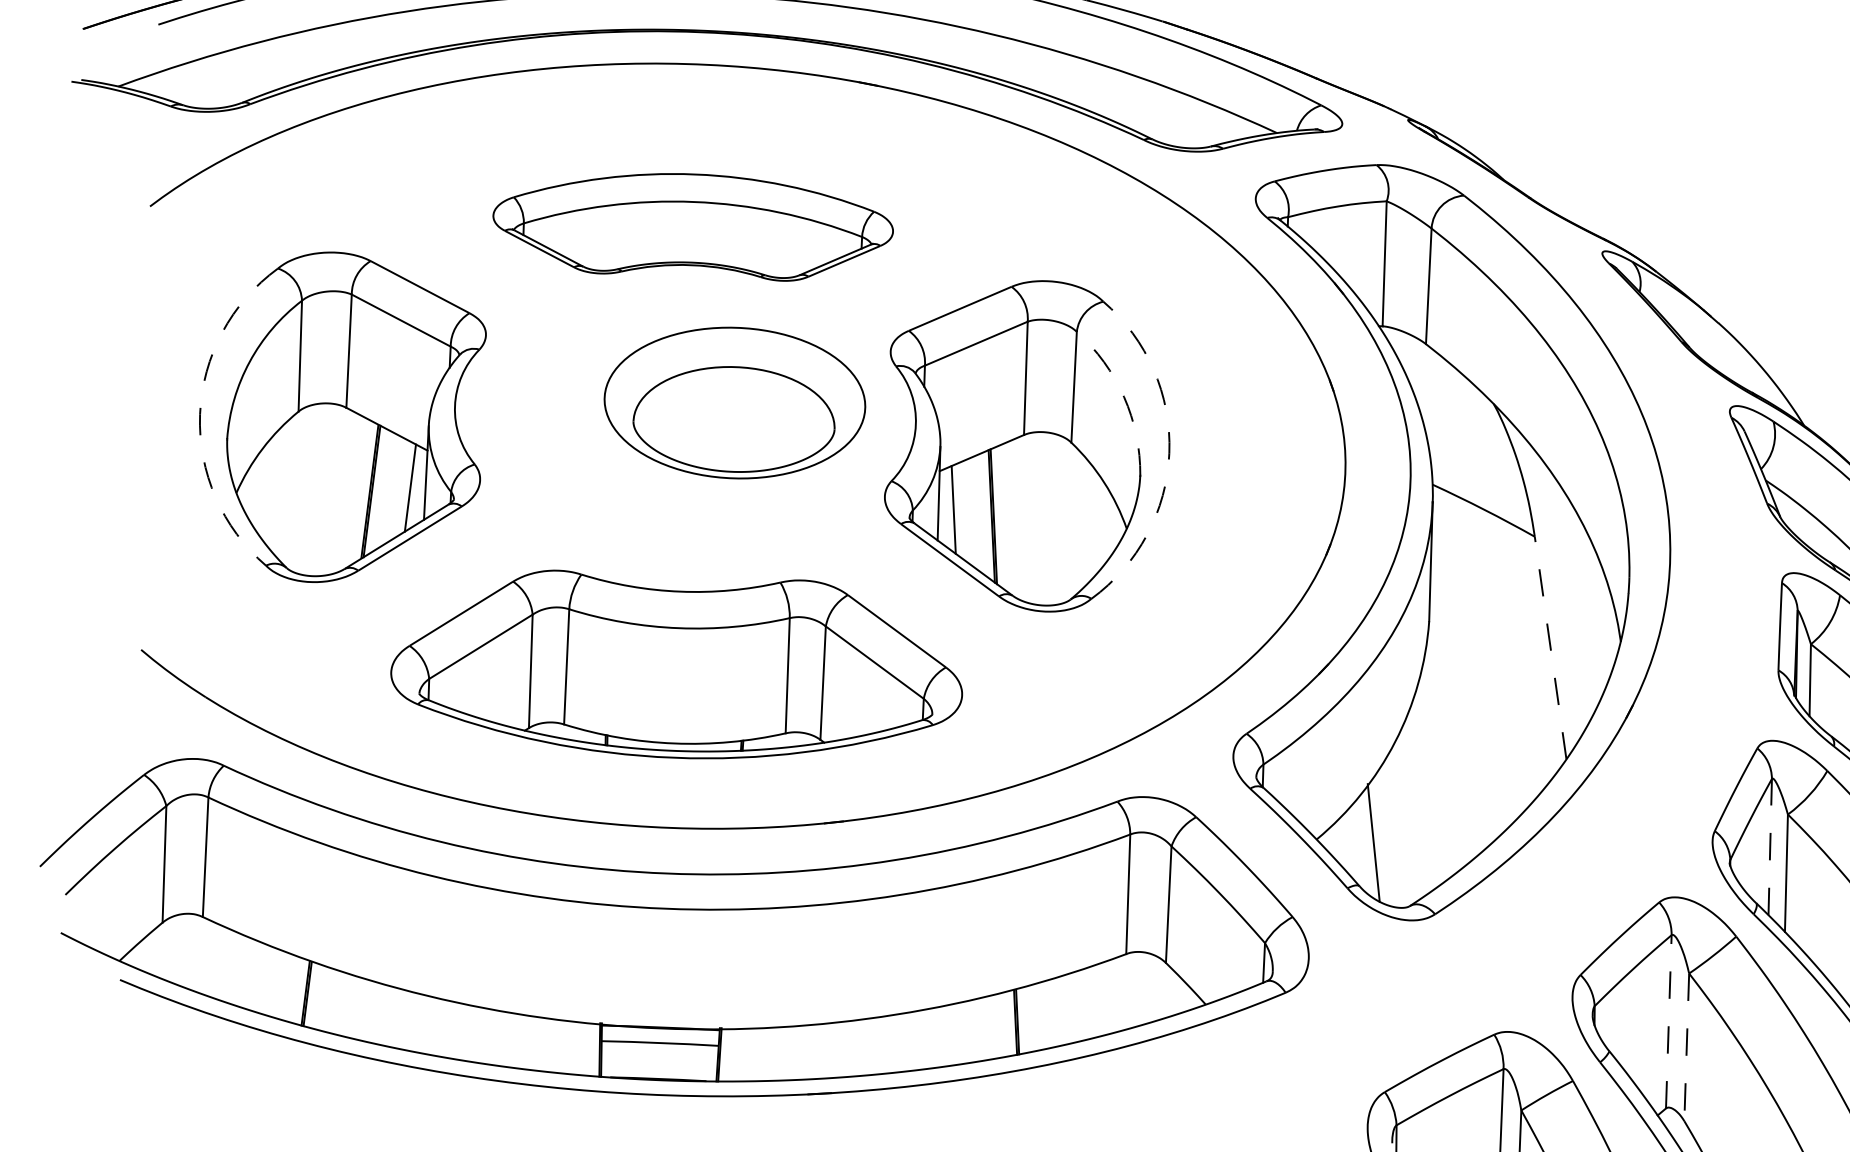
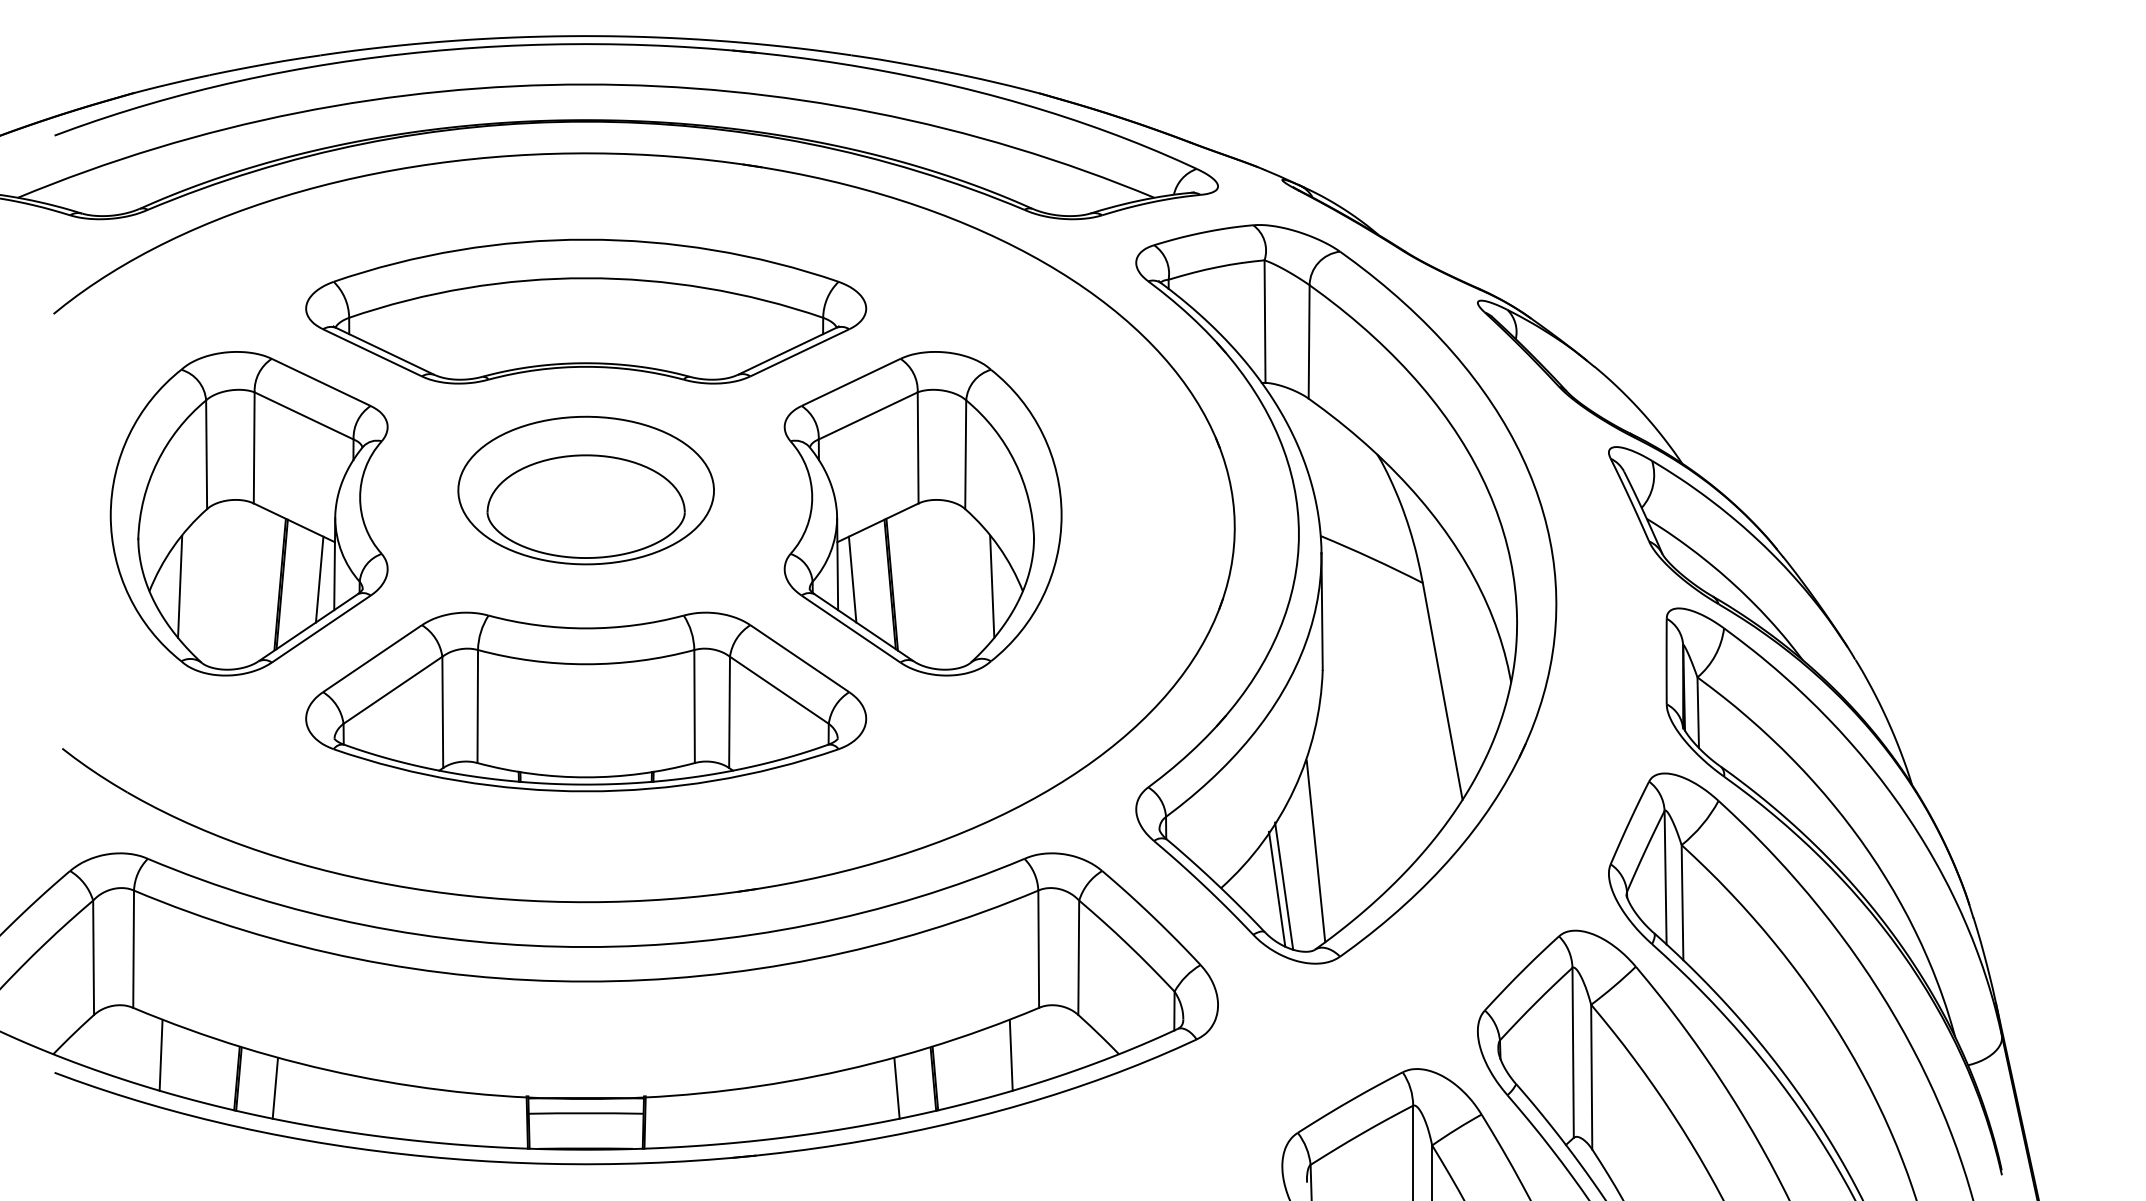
part: (693, 225) -> (586, 311), size x1.43
arc: (1124, 397) -> (1015, 462), dashed -> solid
part: (734, 402) -> (585, 490), moved
arc: (199, 414) -> (110, 515), dashed -> solid
arc: (1169, 453) -> (1061, 515), dashed -> solid
line: (268, 489) -> (180, 586), added
line: (1095, 522) -> (992, 586), added
line: (1550, 647) -> (1442, 690), dashed -> solid
part: (677, 666) -> (586, 701), moved
line: (1414, 806) -> (1315, 851), added
line: (1381, 839) -> (1284, 885), added
line: (1770, 846) -> (1665, 877), dashed -> solid
line: (228, 966) -> (160, 1055), added
line: (1095, 1001) -> (1010, 1055), added
line: (343, 1004) -> (274, 1088), added
line: (1669, 1021) -> (1573, 1052), dashed -> solid
line: (977, 1030) -> (896, 1088), added
line: (1686, 1047) -> (1591, 1077), dashed -> solid

